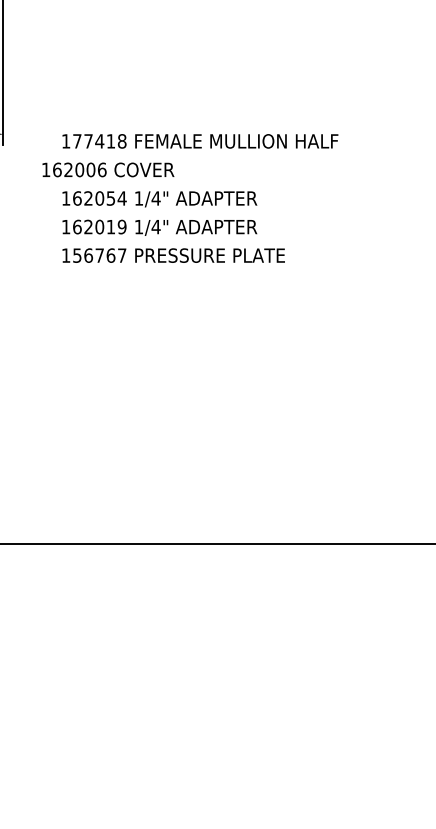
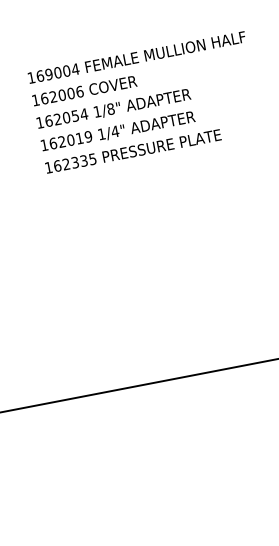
text: (99, 141) -> (57, 72), 177418 -> 169004
text: (108, 169) -> (84, 90), moved
text: (155, 198) -> (110, 109), 1/4" -> 1/8"
text: (99, 255) -> (74, 162), 156767 -> 162335

